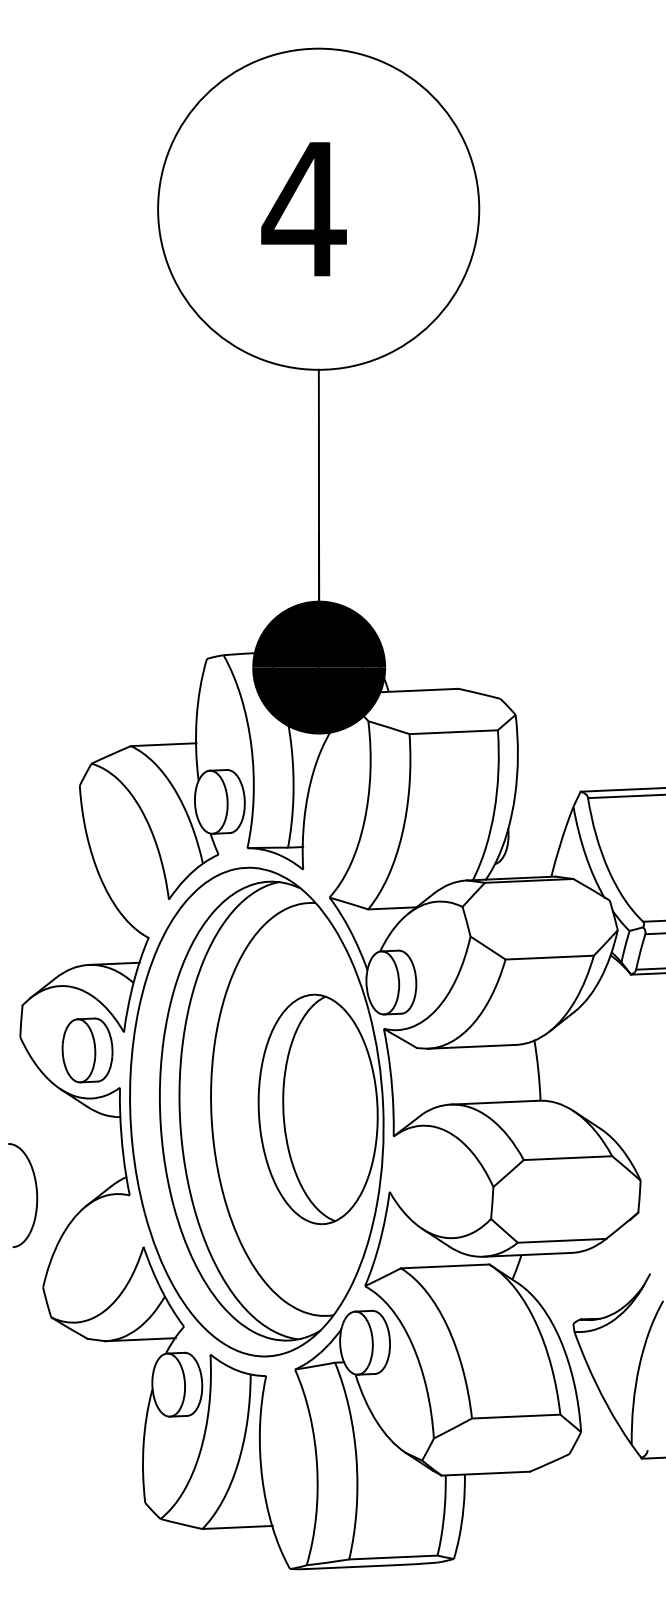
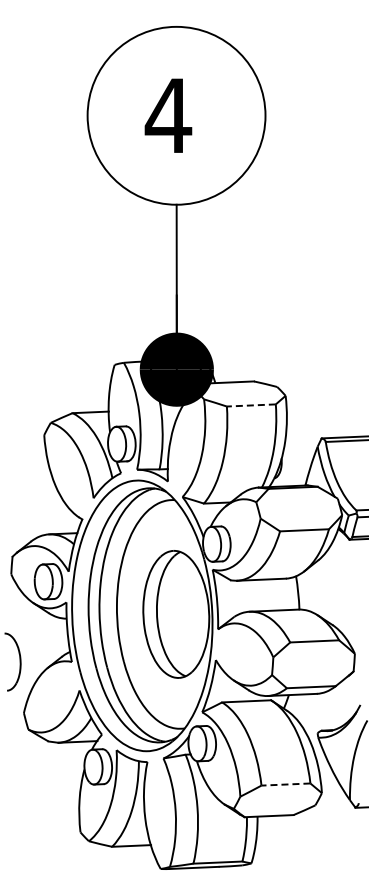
line: (452, 732) -> (250, 405), solid -> dashed
line: (515, 1416) -> (285, 784), solid -> dashed

